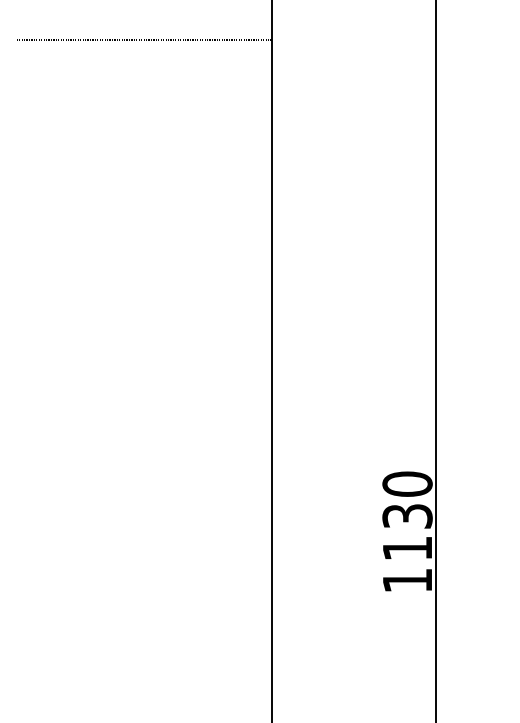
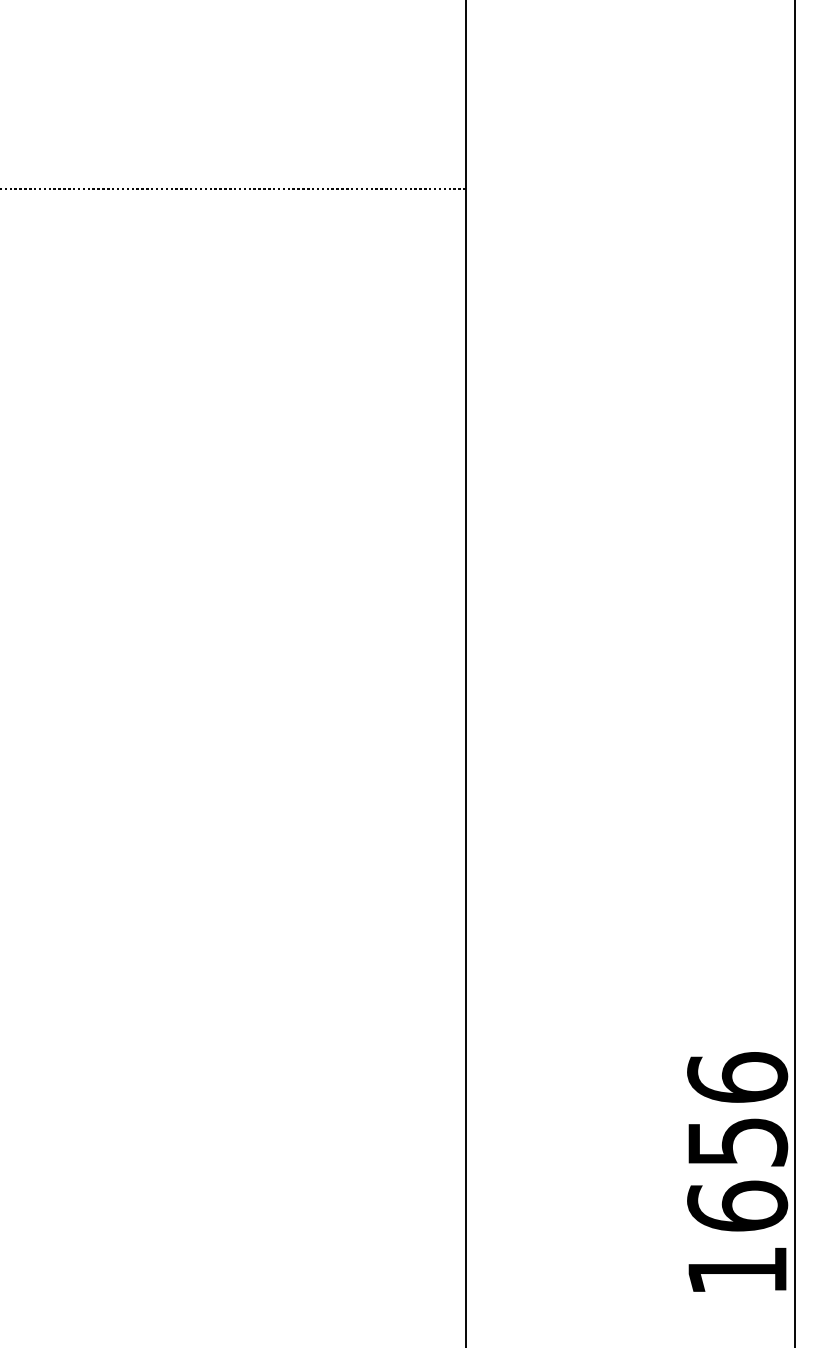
text: (407, 515) -> (737, 1140), 1130 -> 1656

